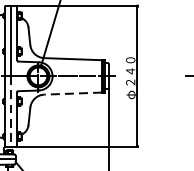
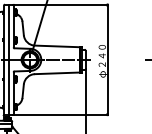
line: (73, 93) -> (57, 73), dashed -> solid
line: (10, 111) -> (8, 87), dashed -> solid

